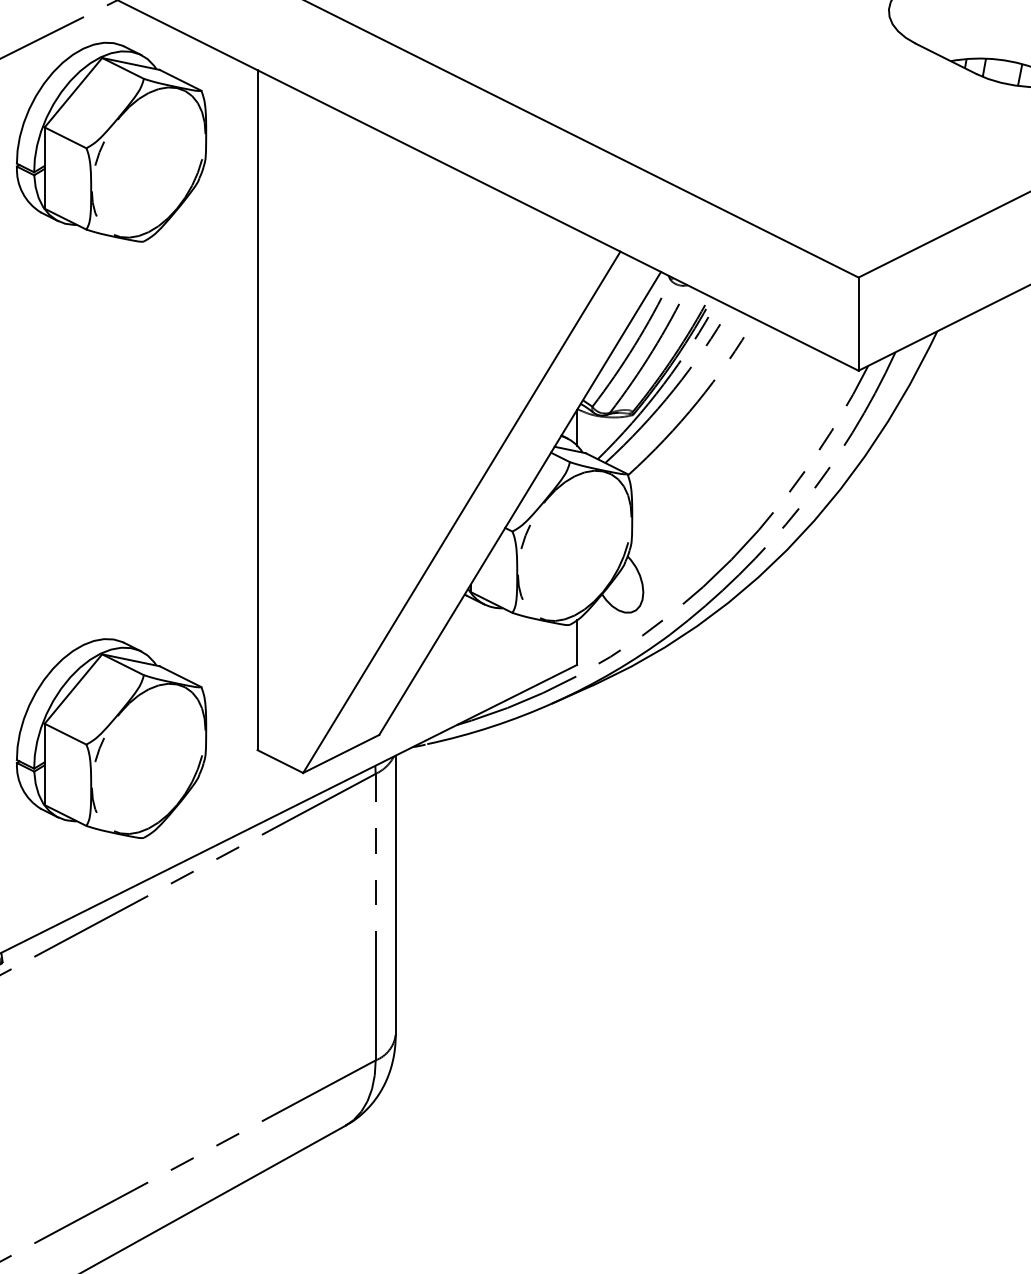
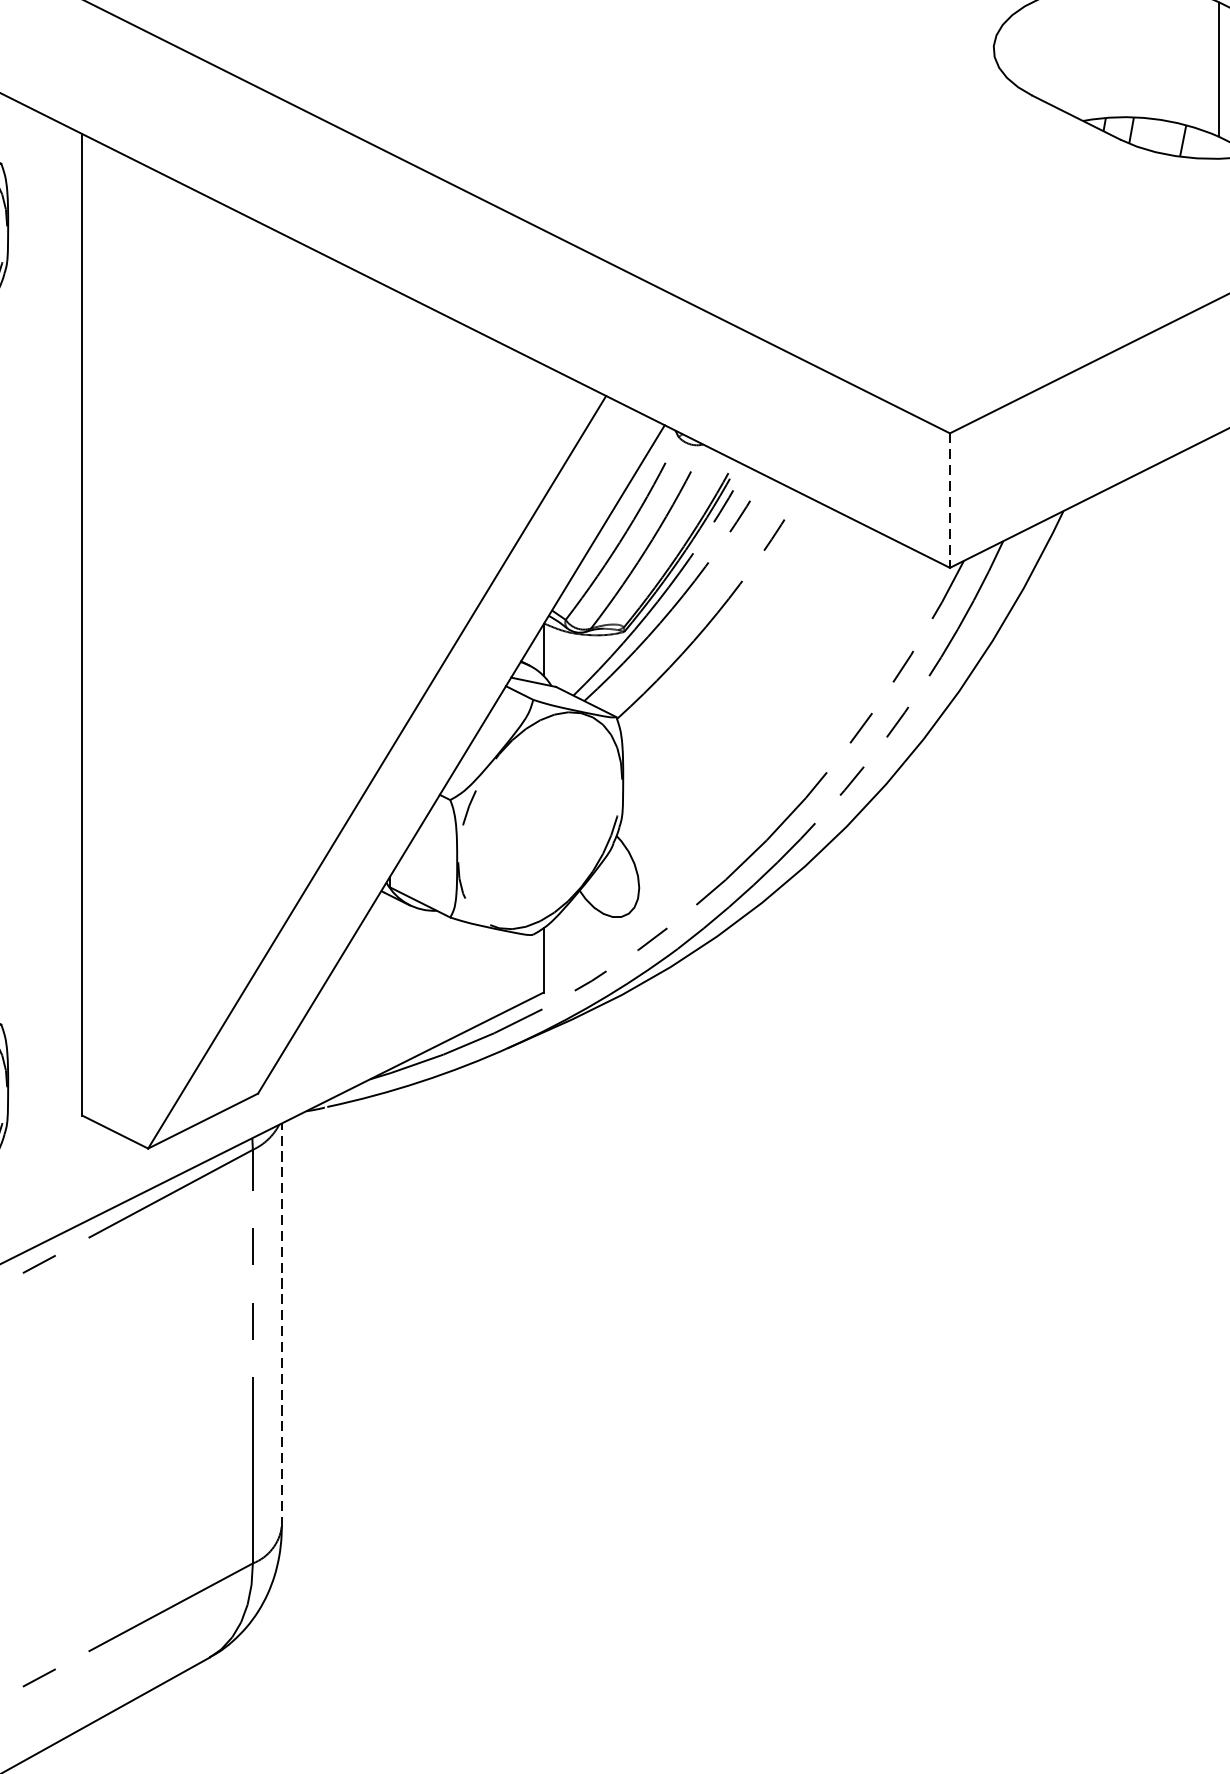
line: (858, 324) -> (949, 501), solid -> dashed
line: (395, 895) -> (281, 1325), solid -> dashed

